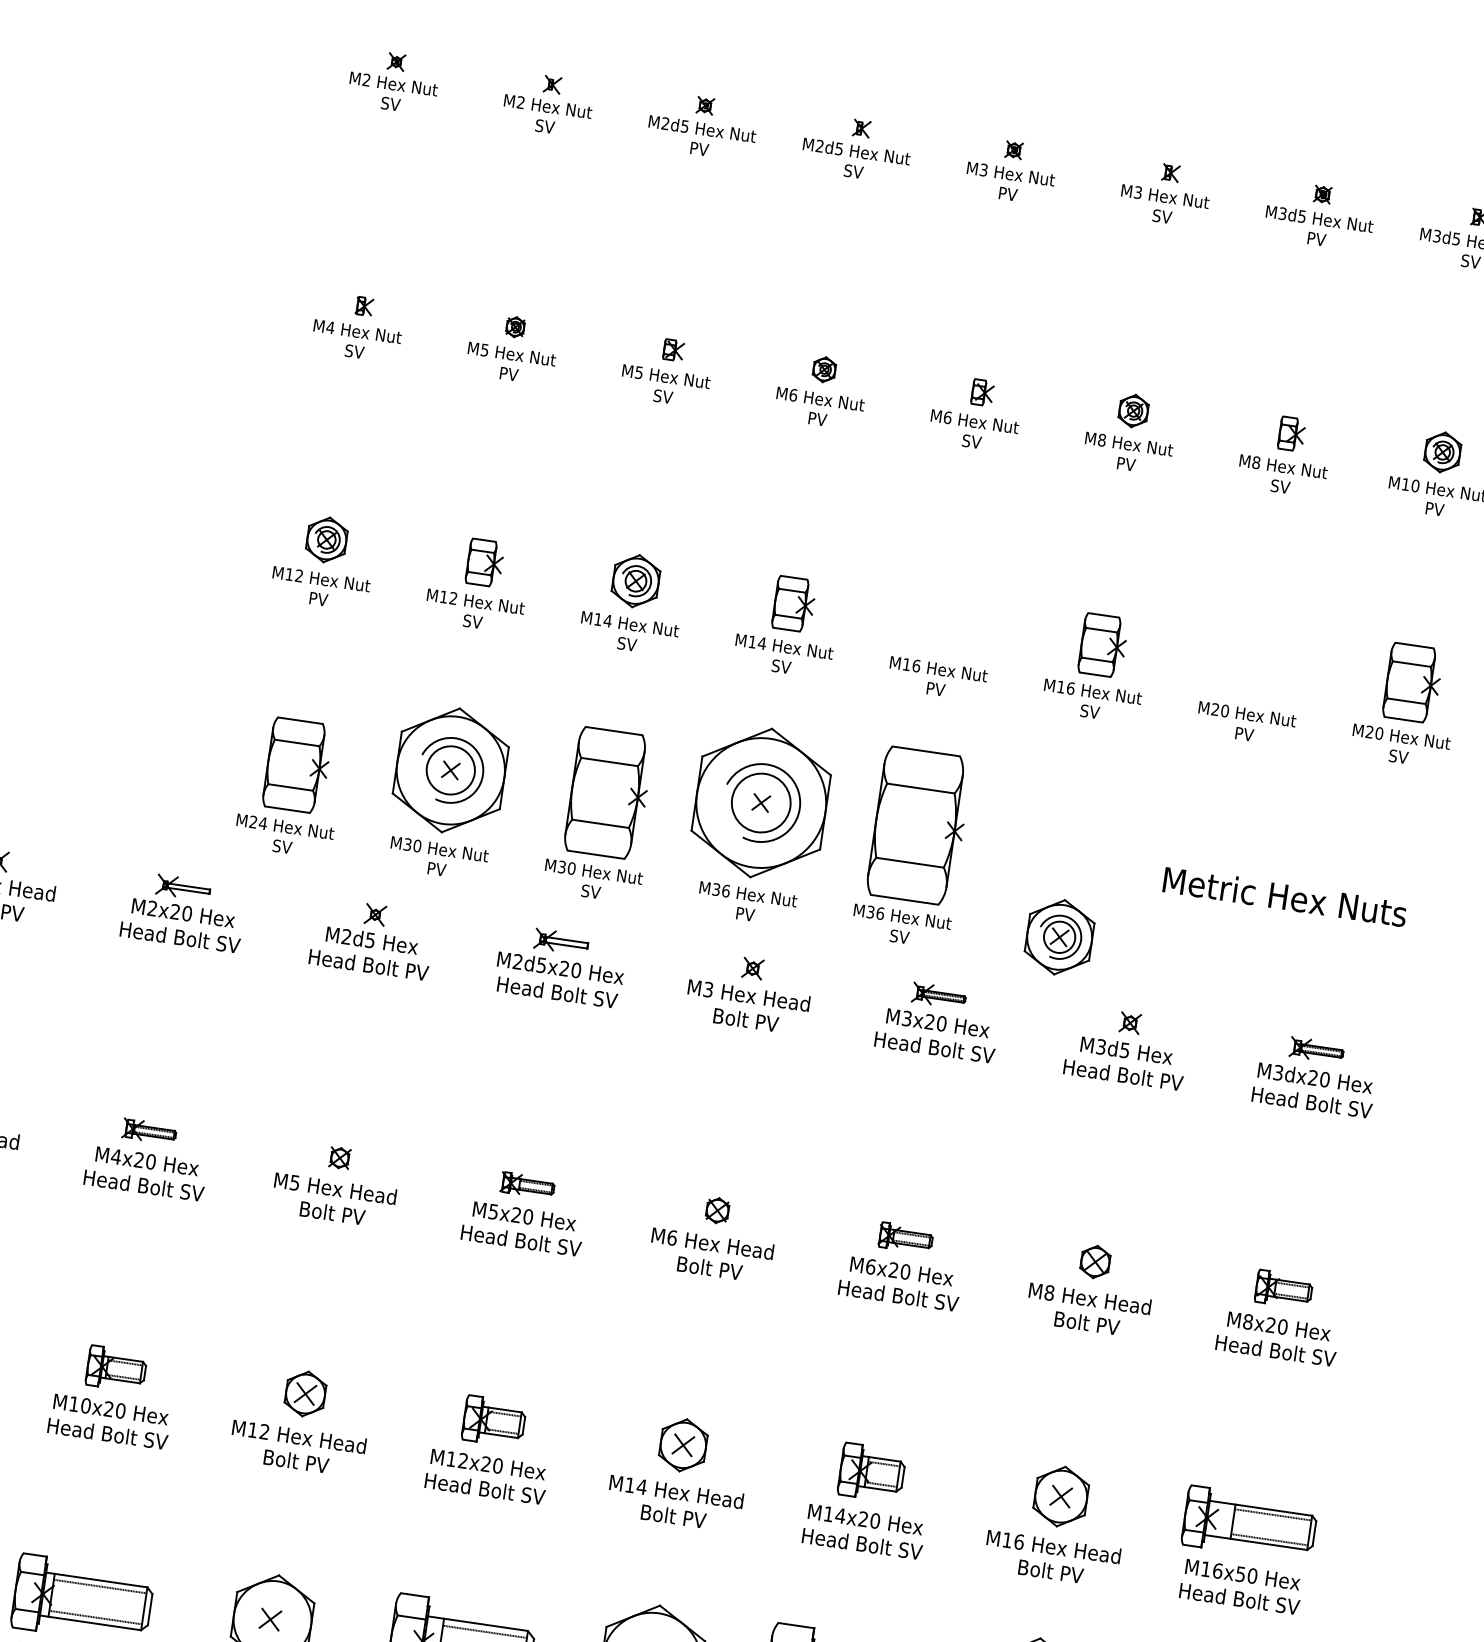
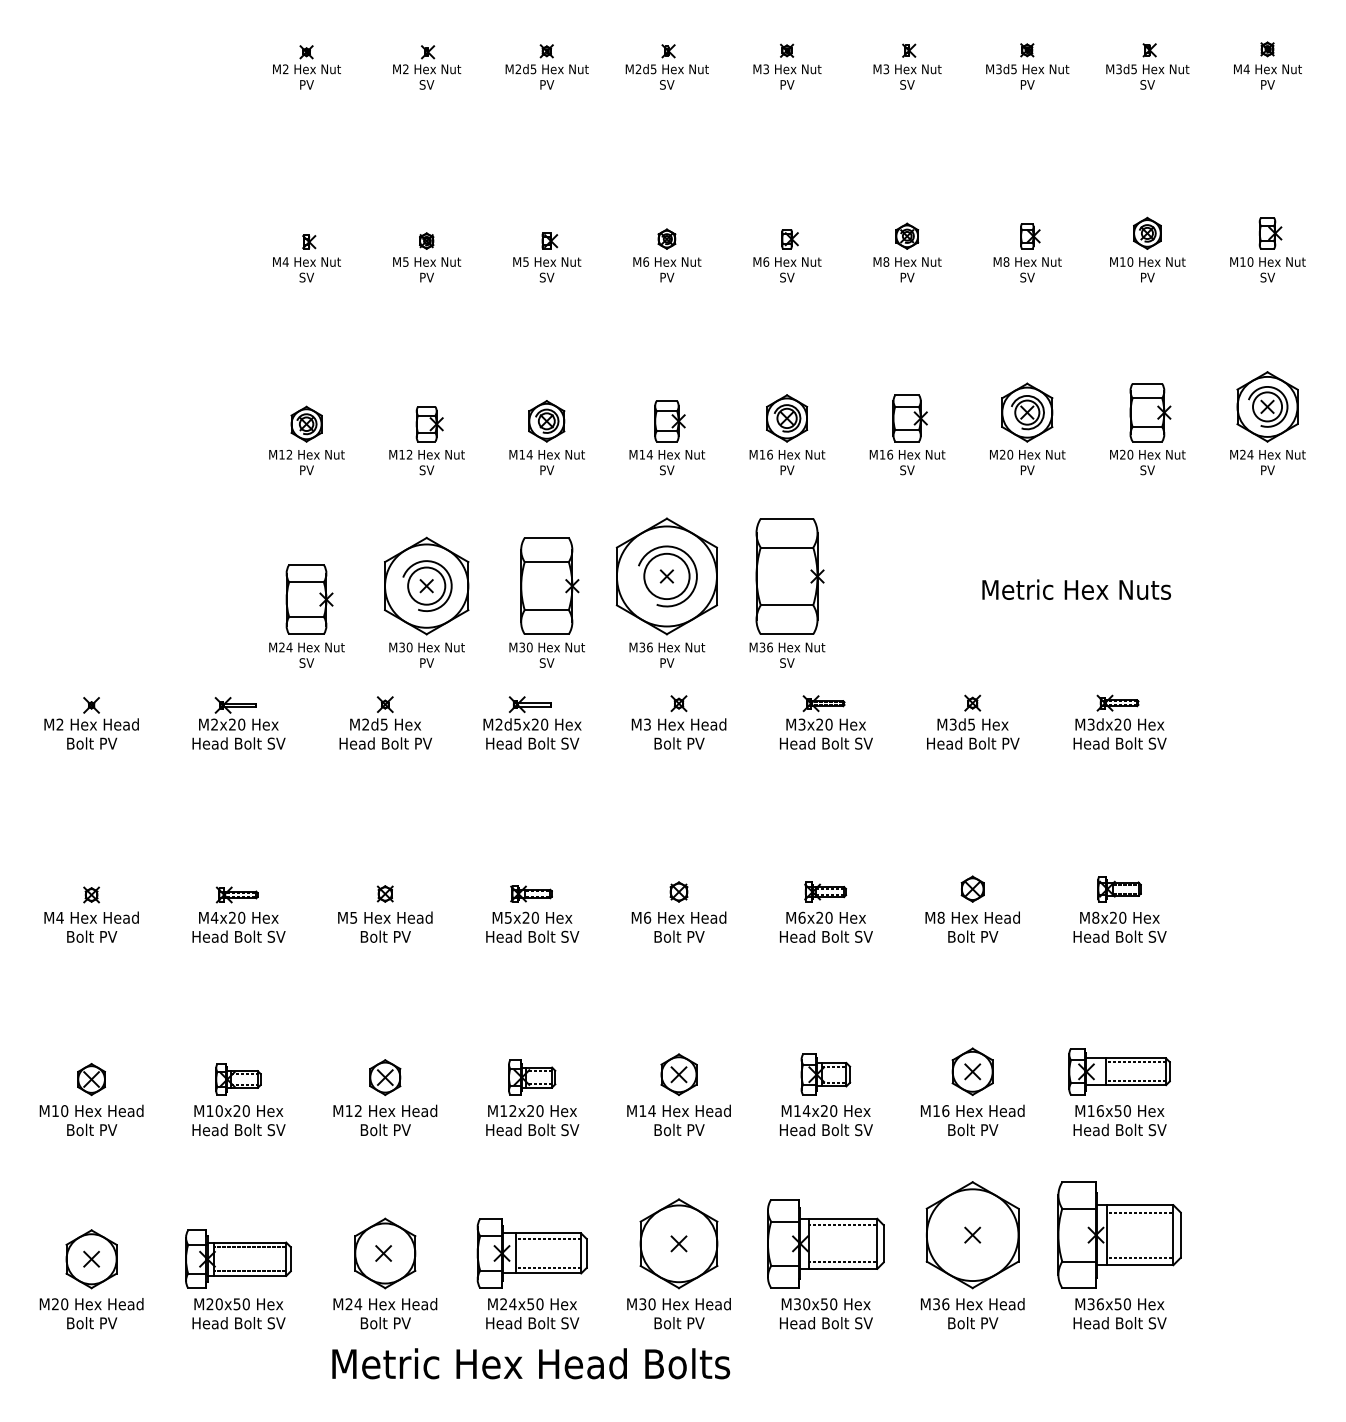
text: (390, 103) -> (306, 84), SV -> PV
part: (945, 622) -> (787, 418), added
text: (626, 644) -> (546, 470), SV -> PV
part: (1059, 937) -> (1027, 412), moved

